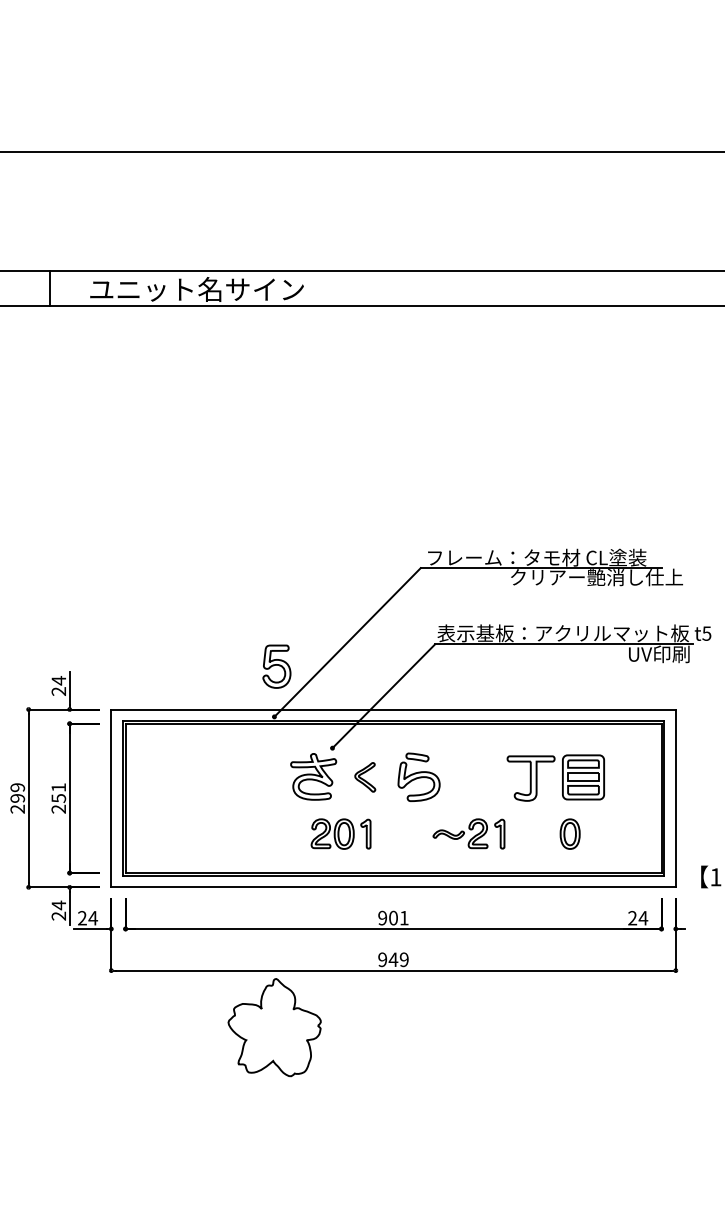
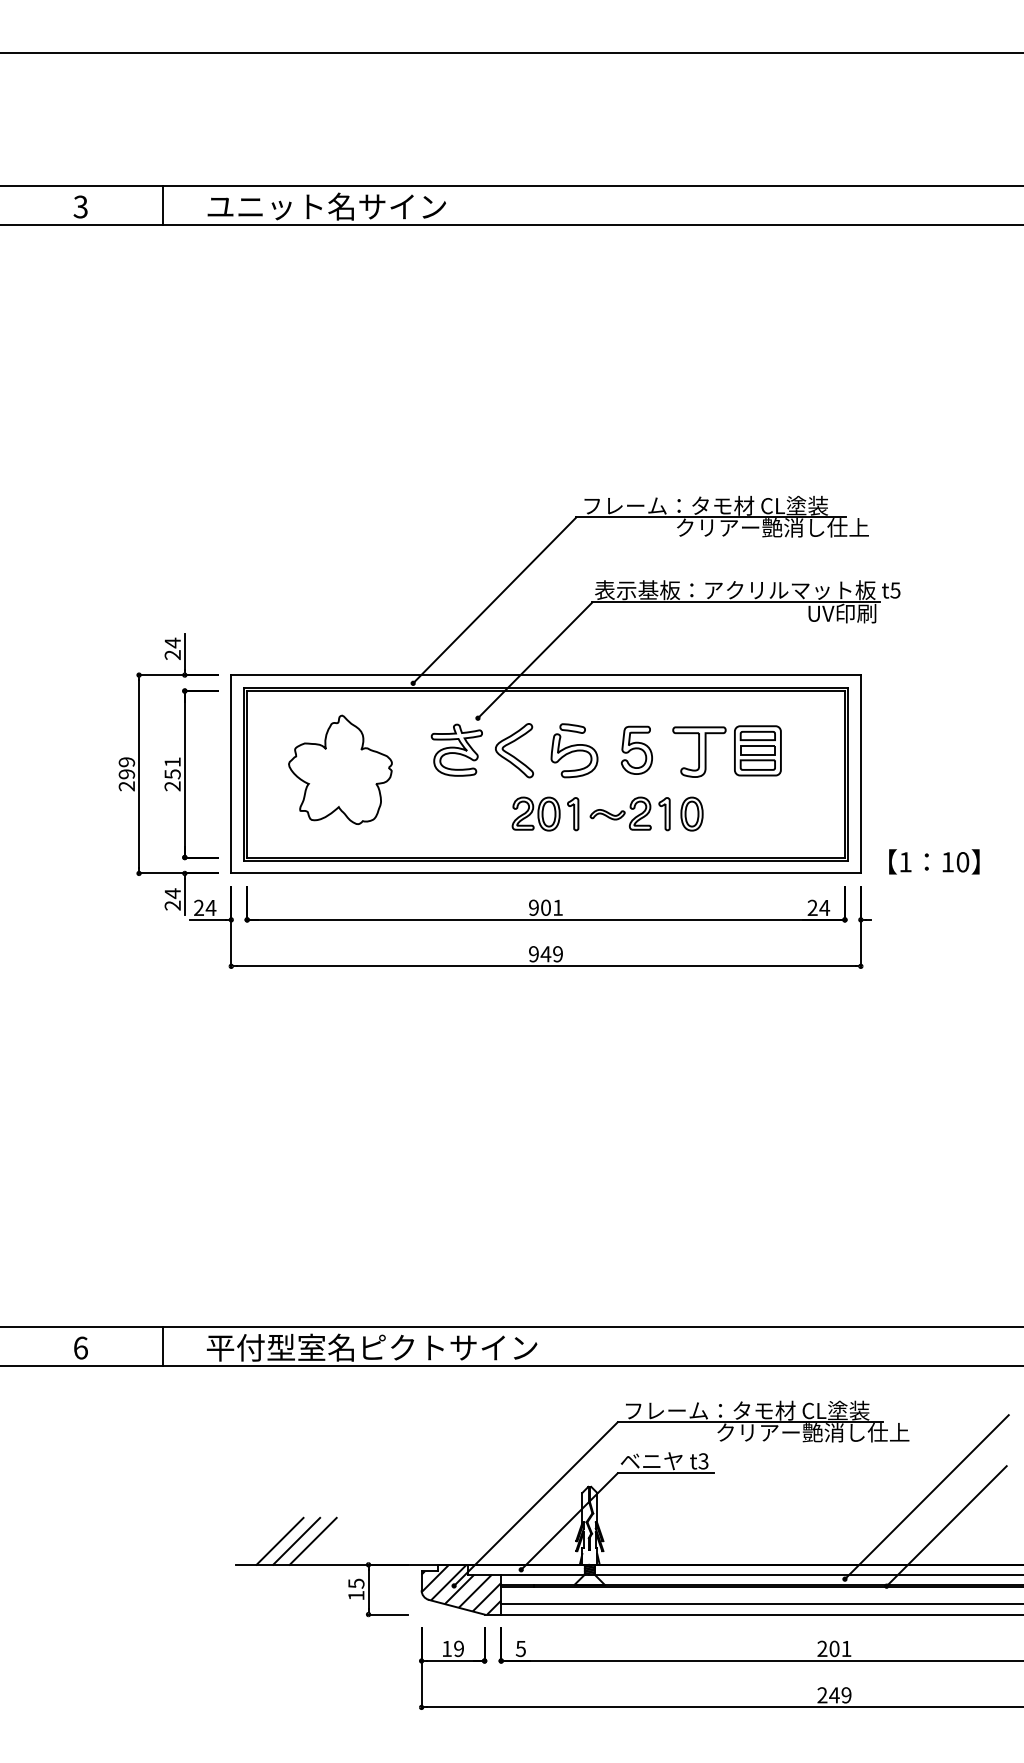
part: (276, 665) -> (636, 749), moved
part: (365, 777) -> (514, 750), size x1.67
part: (341, 833) -> (545, 813), moved
part: (569, 833) -> (691, 813), moved
part: (274, 1027) -> (340, 769), moved

